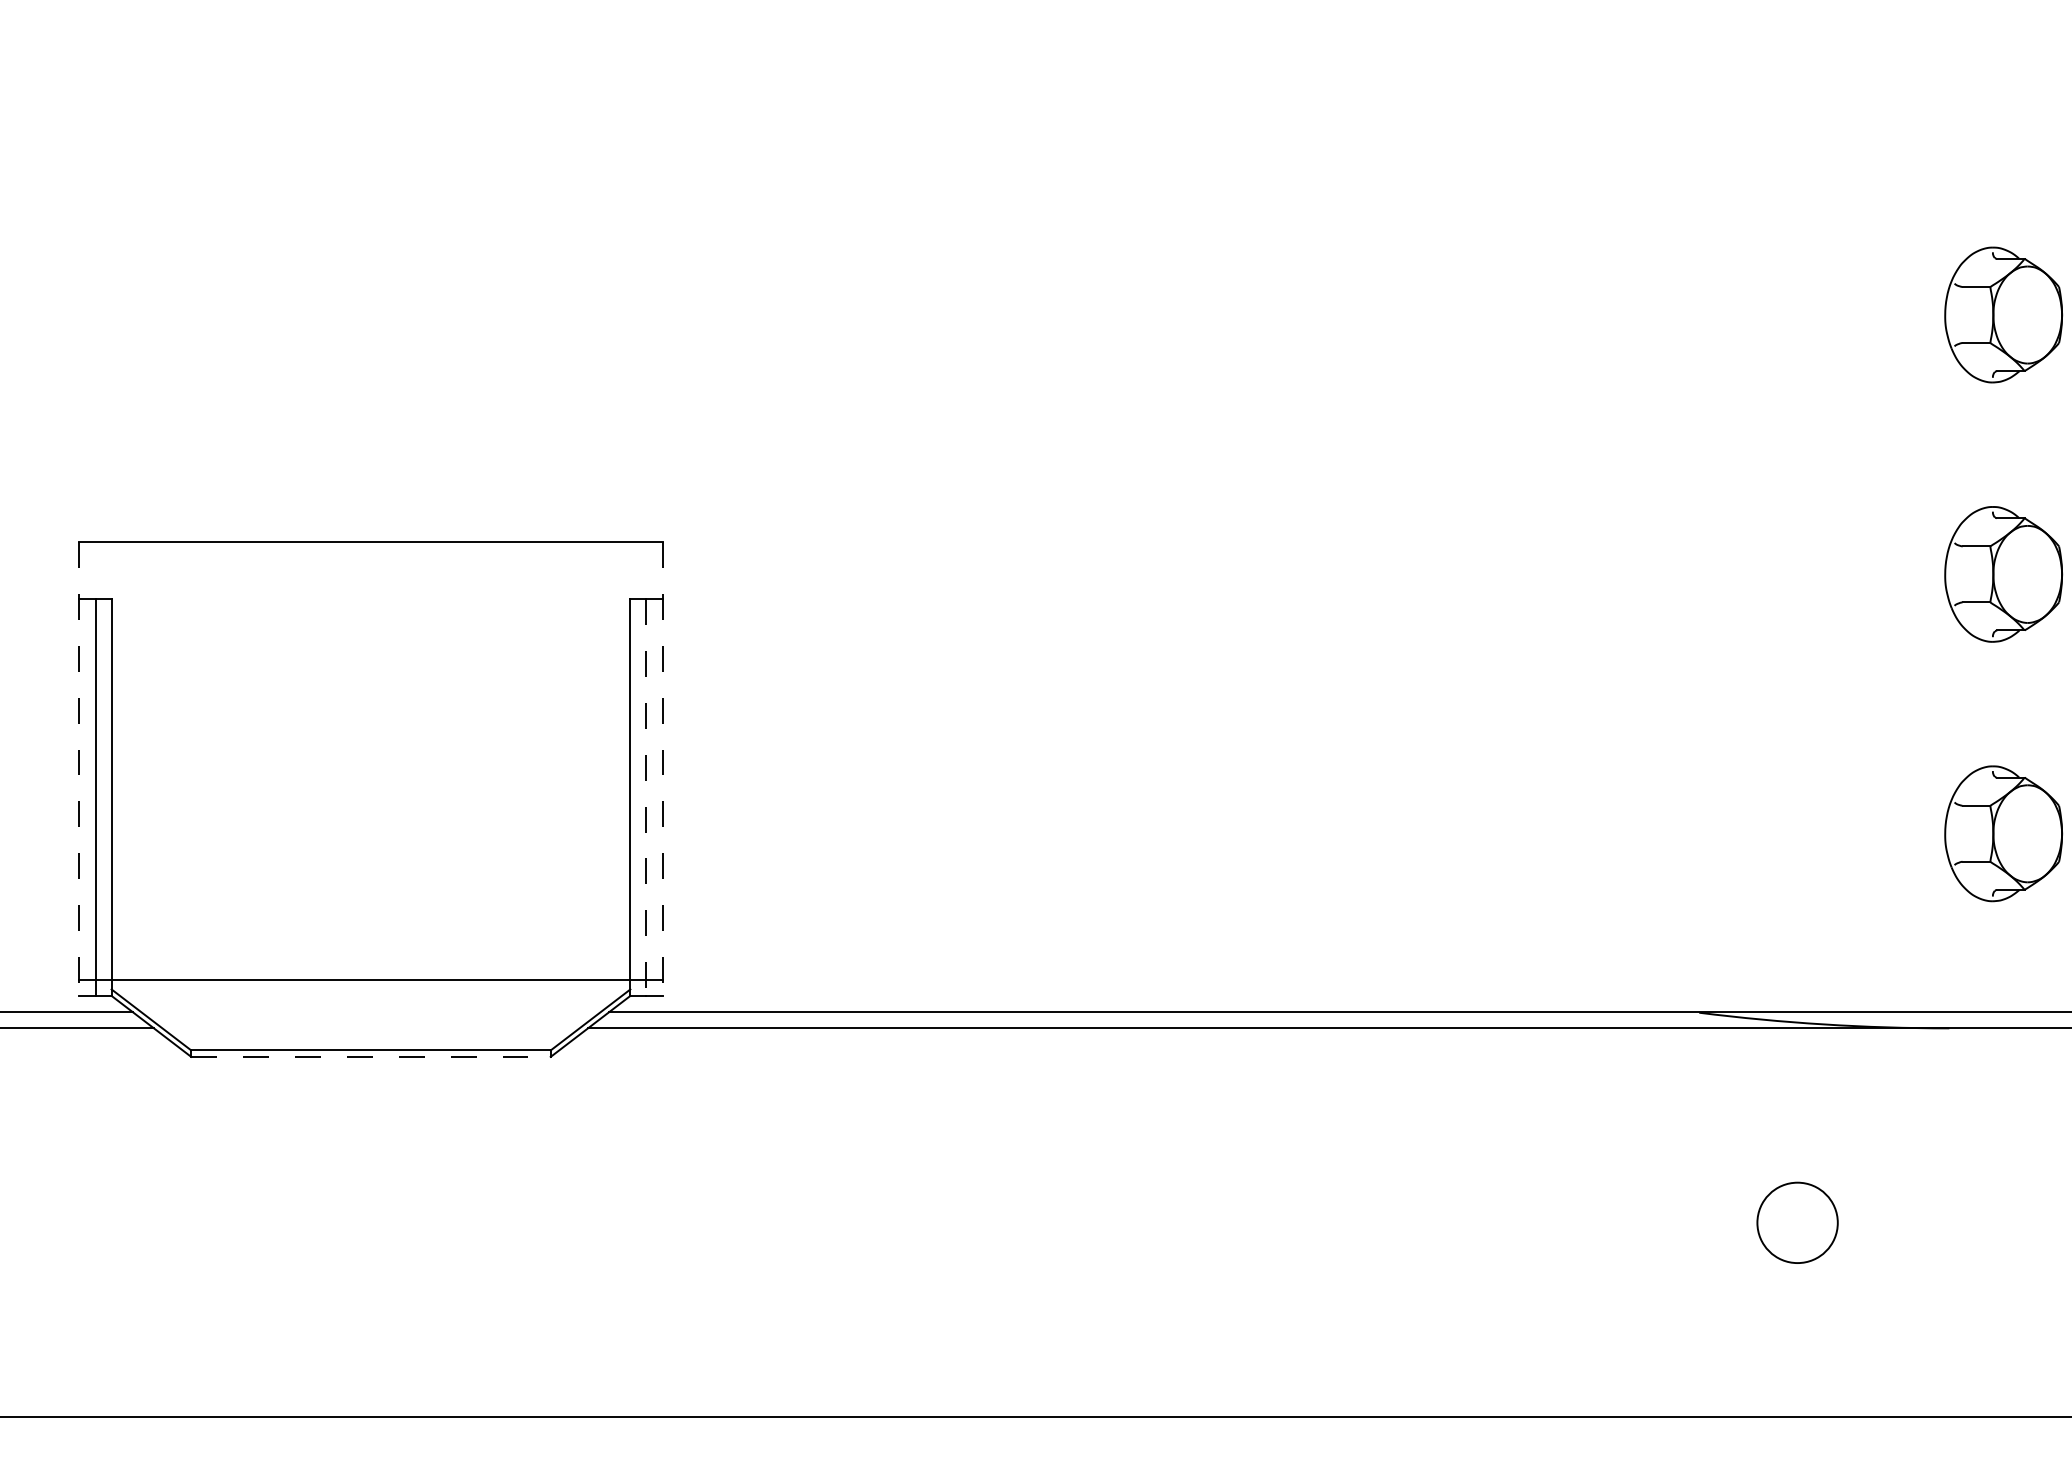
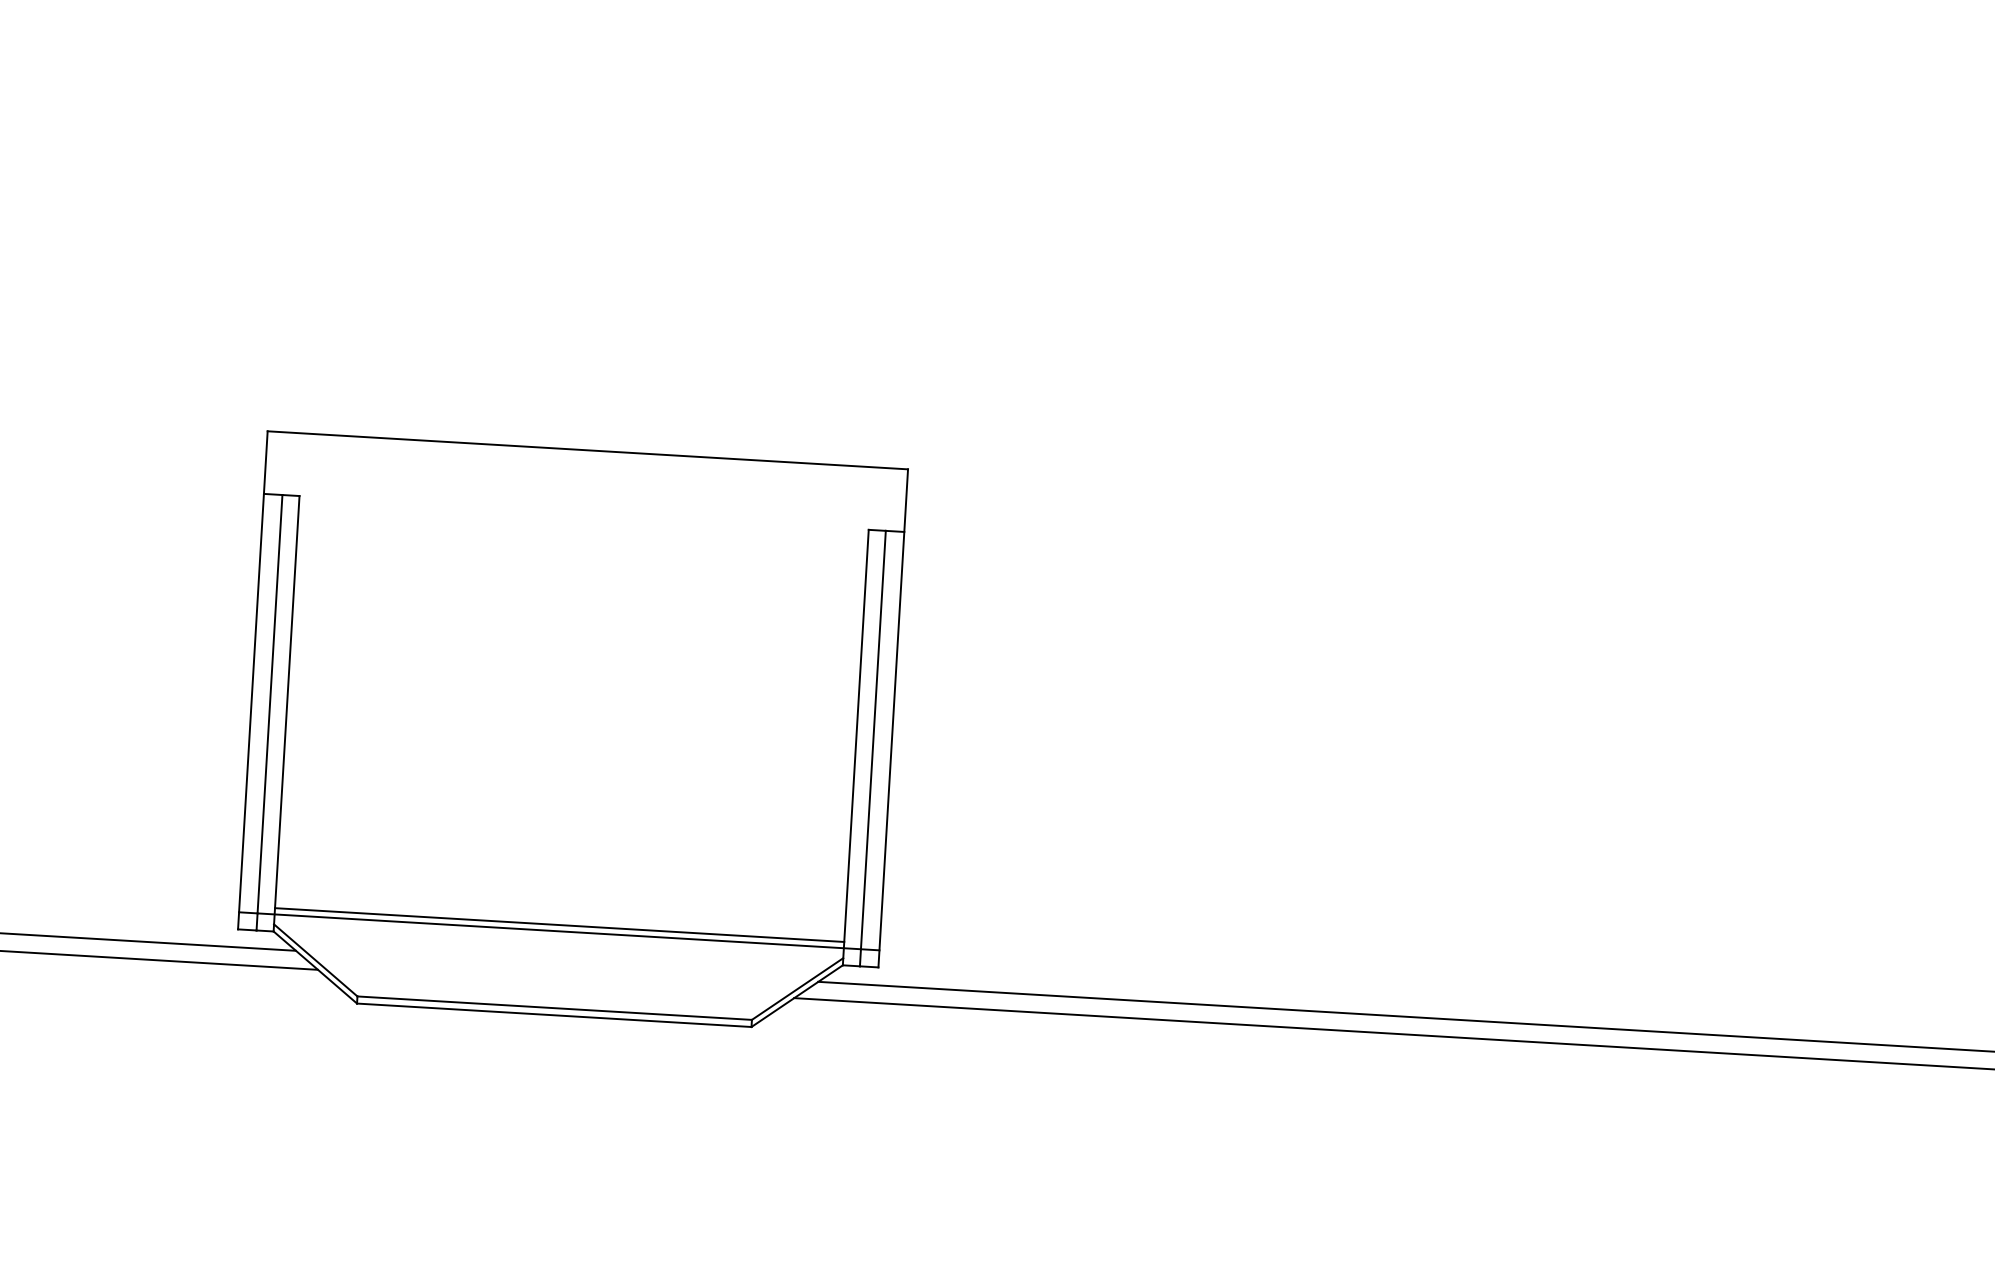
line: (79, 768) -> (253, 679), dashed -> solid
line: (662, 768) -> (892, 717), dashed -> solid
line: (645, 798) -> (872, 749), dashed -> solid
line: (370, 974) -> (559, 924), added
line: (371, 1056) -> (554, 1014), dashed -> solid

